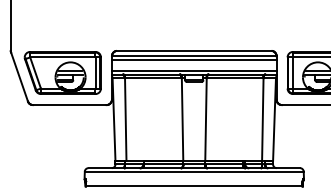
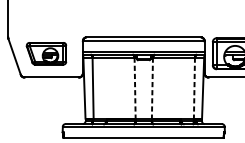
line: (193, 60) -> (143, 44), removed
part: (62, 72) -> (46, 53), size x0.7
line: (182, 120) -> (135, 88), solid -> dashed
line: (205, 120) -> (152, 88), solid -> dashed
line: (262, 120) -> (194, 88), solid -> dashed

